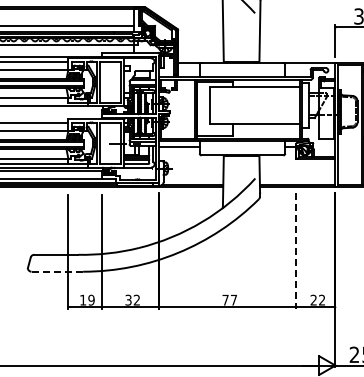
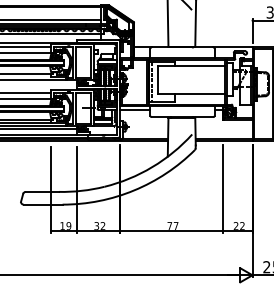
line: (201, 108) -> (151, 81), added
line: (296, 251) -> (223, 189), dashed -> solid
line: (57, 271) -> (43, 204), dashed -> solid

